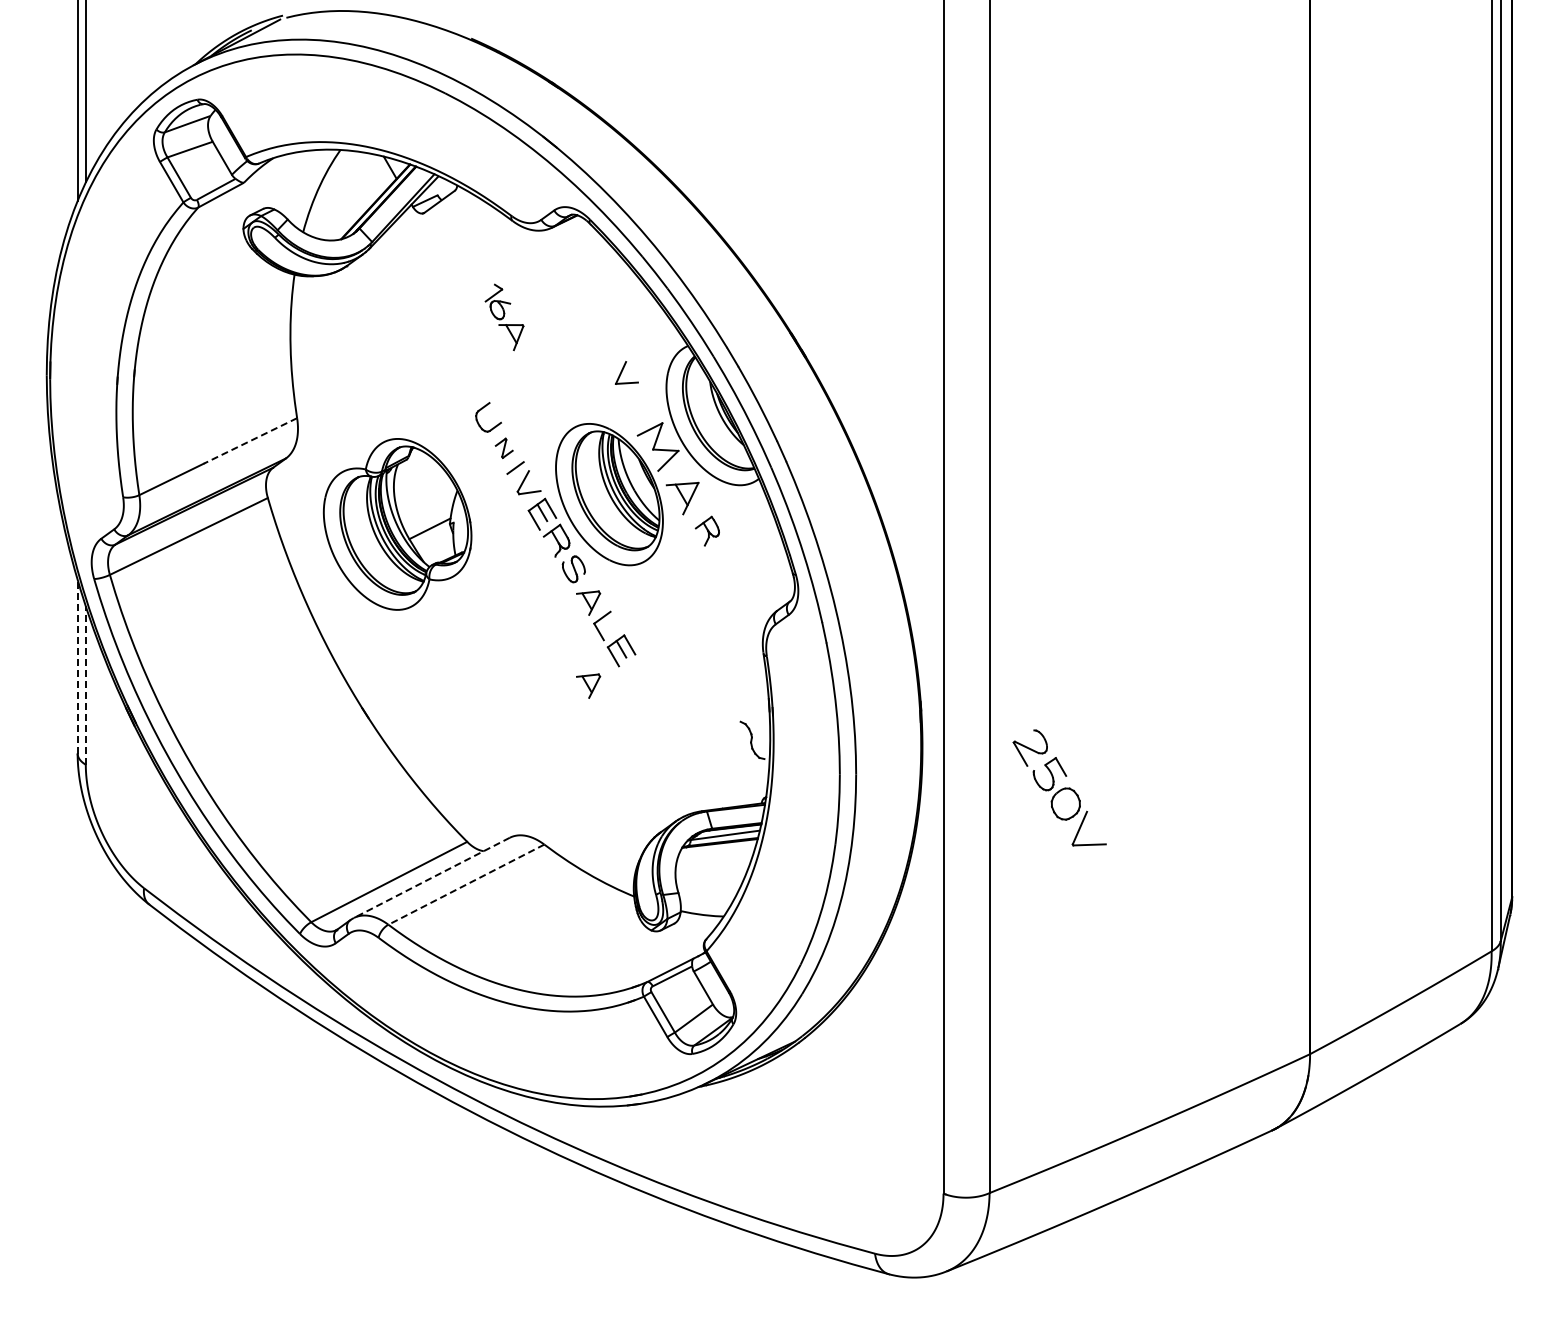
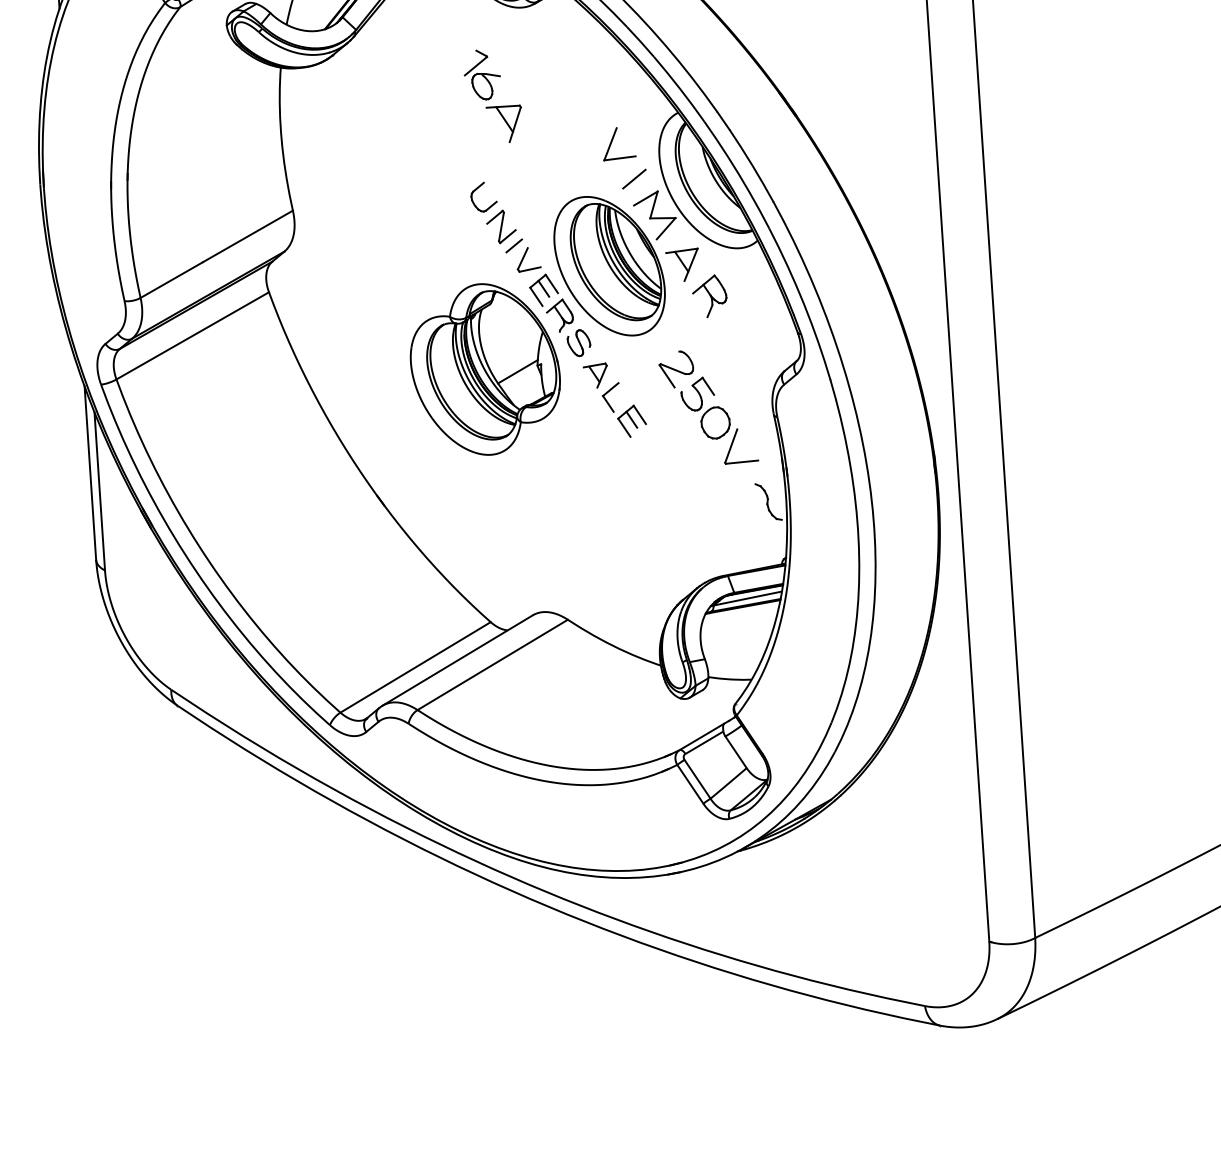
part: (504, 317) -> (493, 96), size x1.43
part: (626, 372) -> (618, 143), size x1.43
line: (639, 408) -> (633, 178), added
line: (250, 440) -> (247, 236), dashed -> solid
part: (504, 448) -> (501, 227), size x1.67
part: (397, 524) -> (485, 369), moved
part: (707, 530) -> (709, 295), size x1.43
line: (77, 666) -> (90, 473), dashed -> solid
line: (85, 685) -> (99, 491), dashed -> solid
part: (588, 685) -> (601, 458), removed
part: (1059, 787) -> (708, 406), moved
line: (431, 877) -> (457, 660), dashed -> solid
line: (466, 884) -> (492, 664), dashed -> solid

